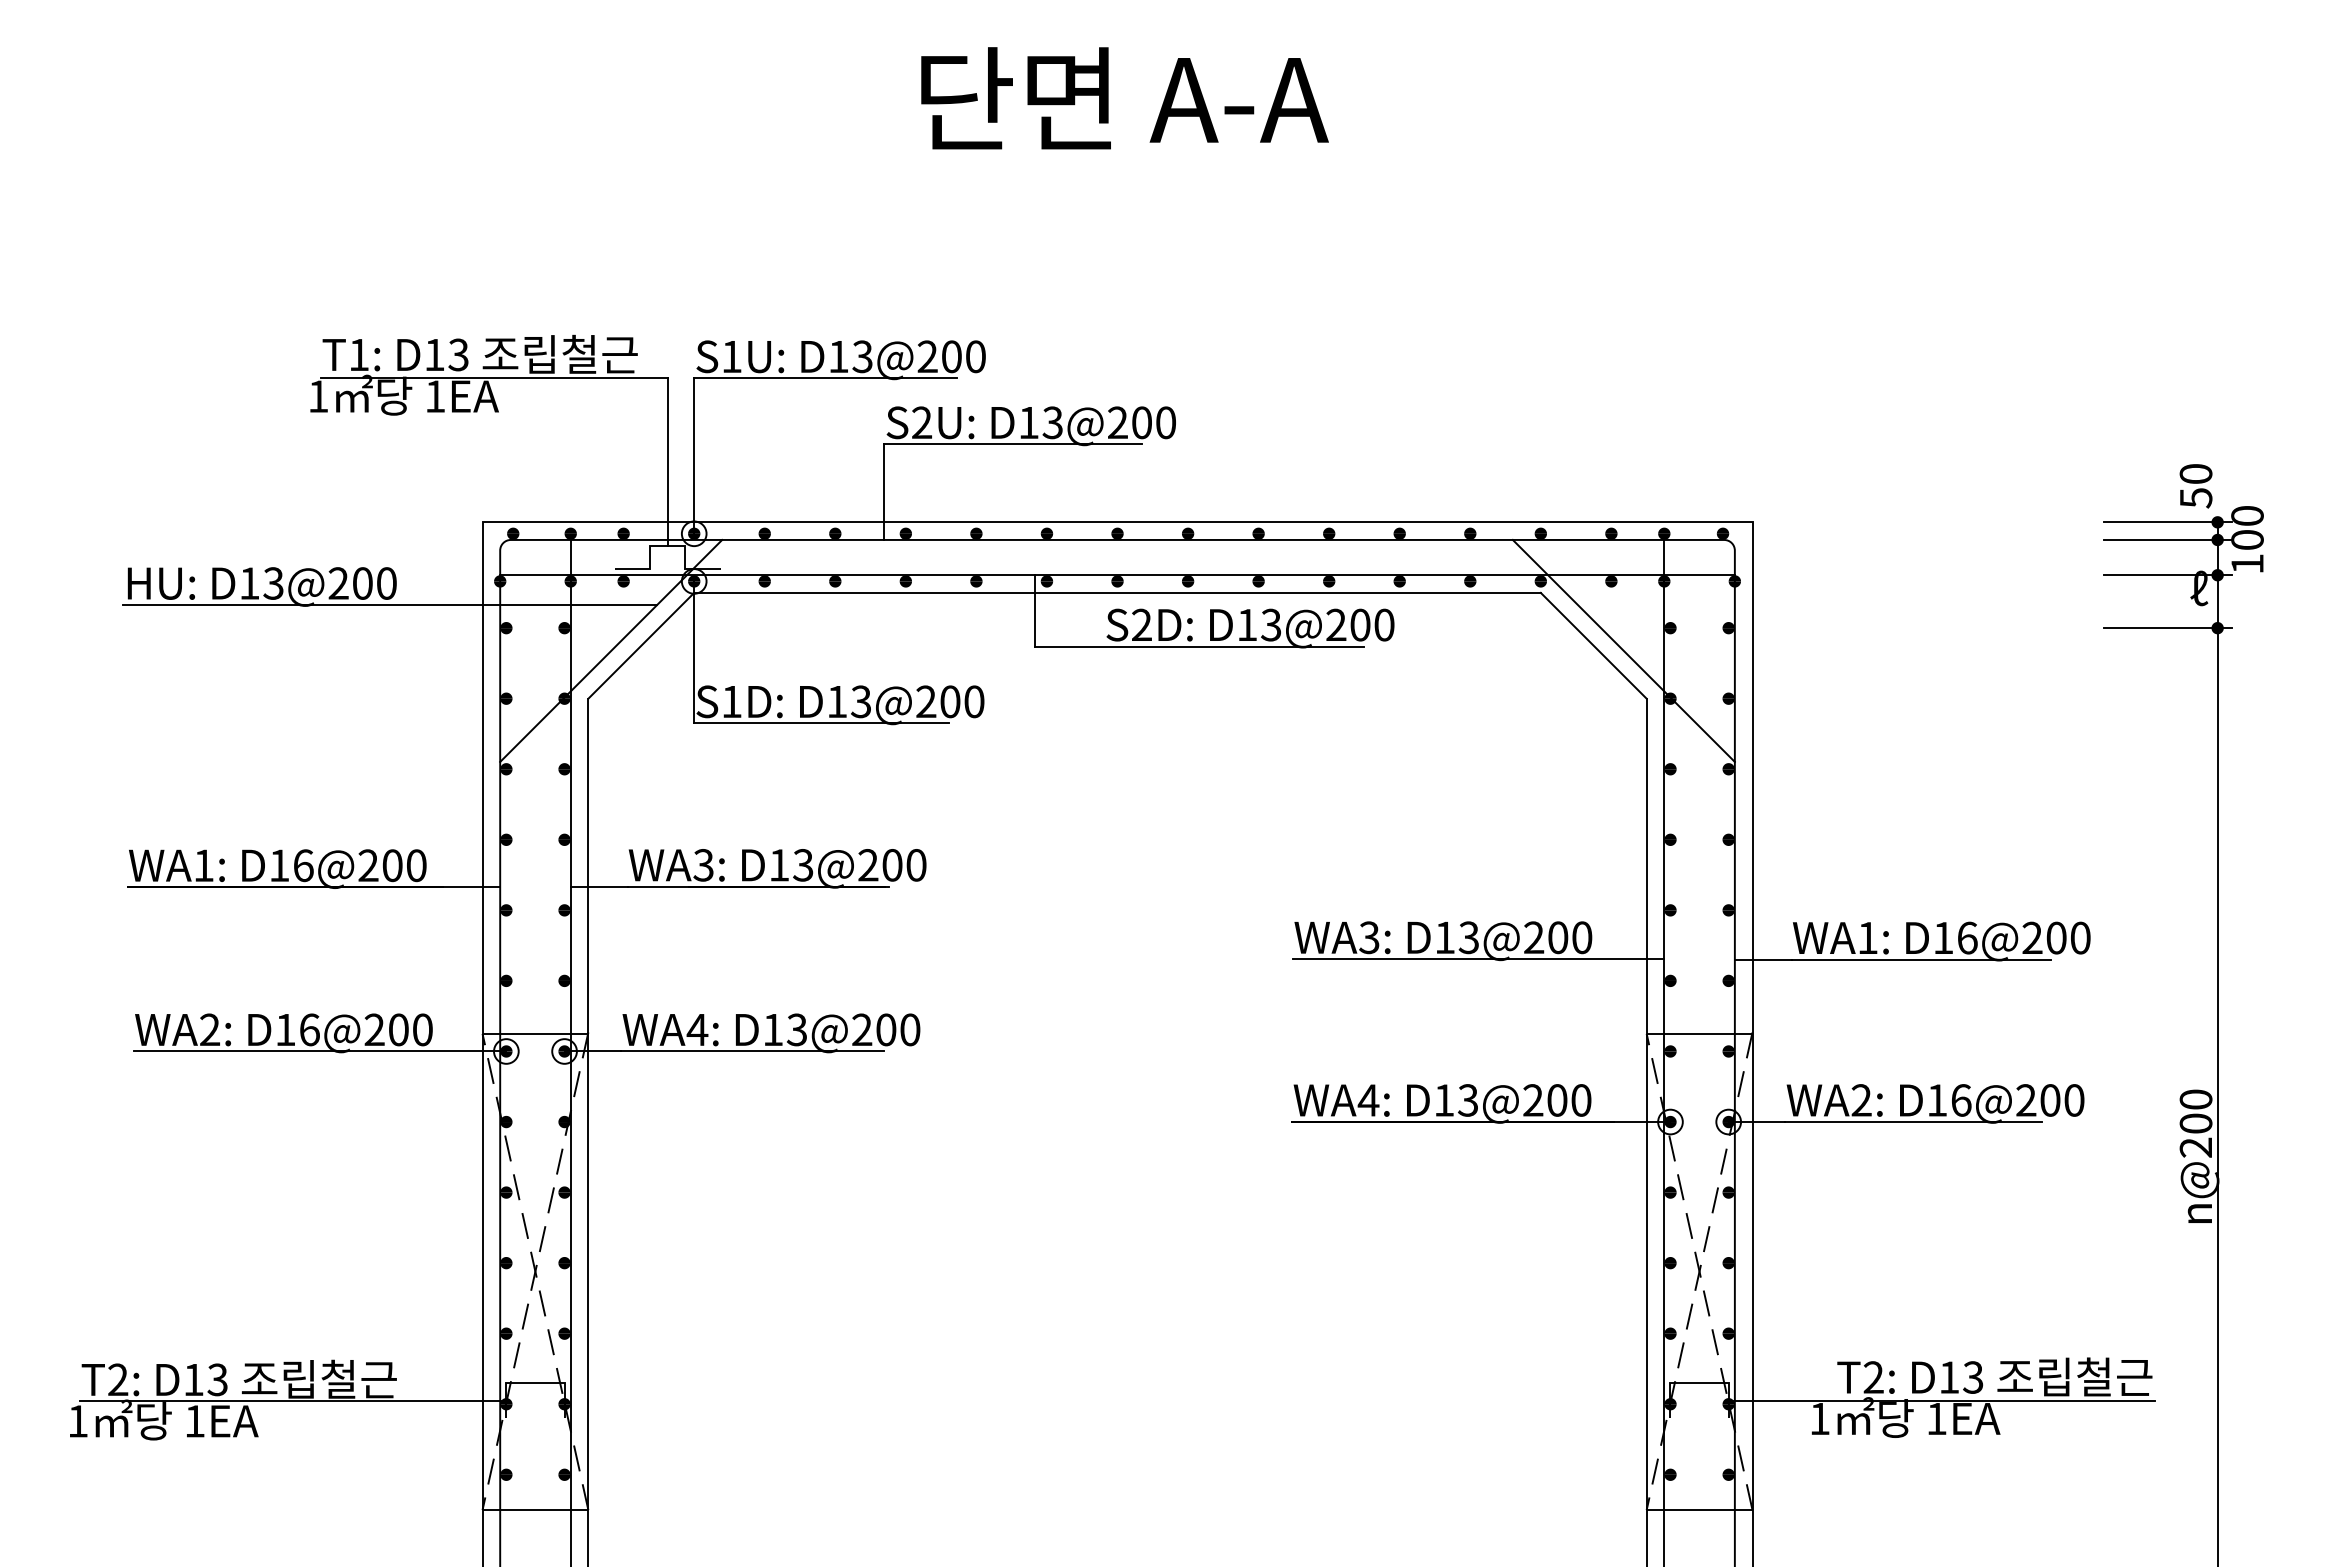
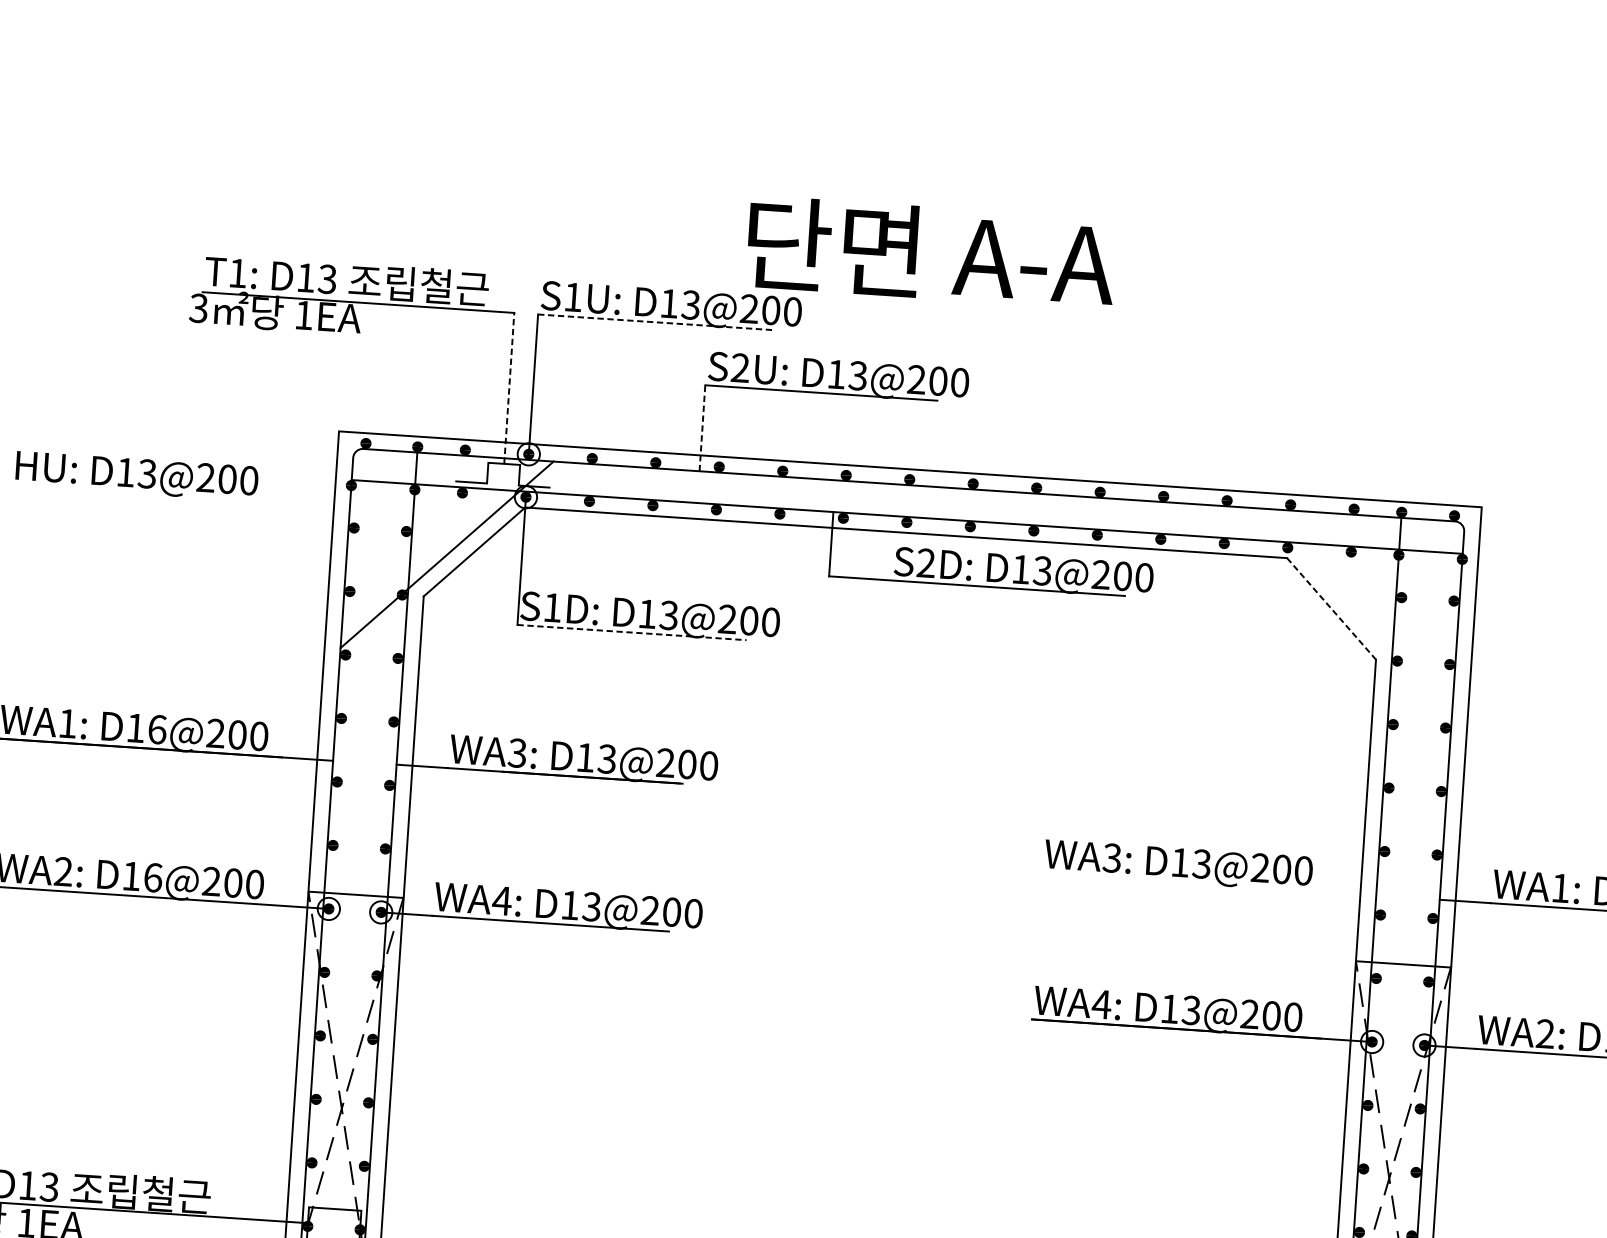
text: (1124, 98) -> (931, 253), moved
line: (825, 378) -> (656, 322), solid -> dashed
text: (318, 396) -> (198, 308), 1 -> 3
line: (667, 462) -> (509, 388), solid -> dashed
line: (884, 492) -> (702, 428), solid -> dashed
line: (390, 605) -> (251, 500), removed
line: (1593, 645) -> (1331, 608), solid -> dashed
line: (1623, 650) -> (1358, 614), removed
line: (821, 723) -> (632, 632), solid -> dashed
line: (1478, 959) -> (1209, 884), removed

